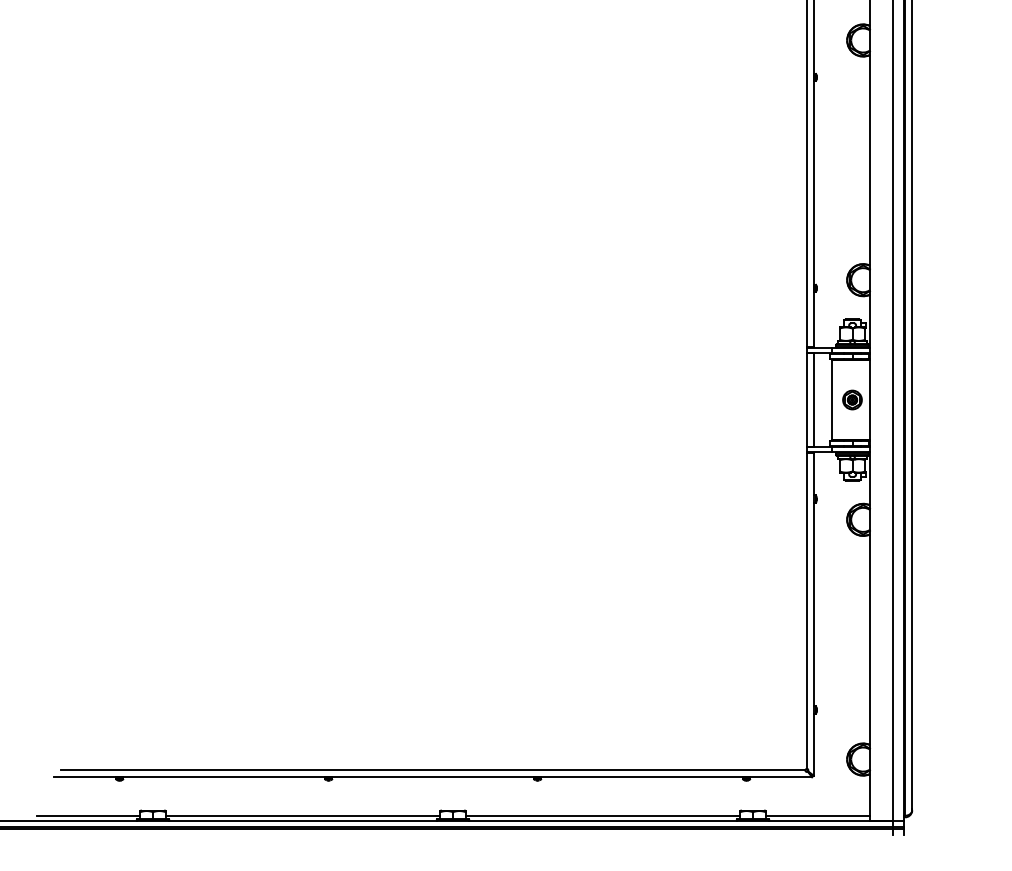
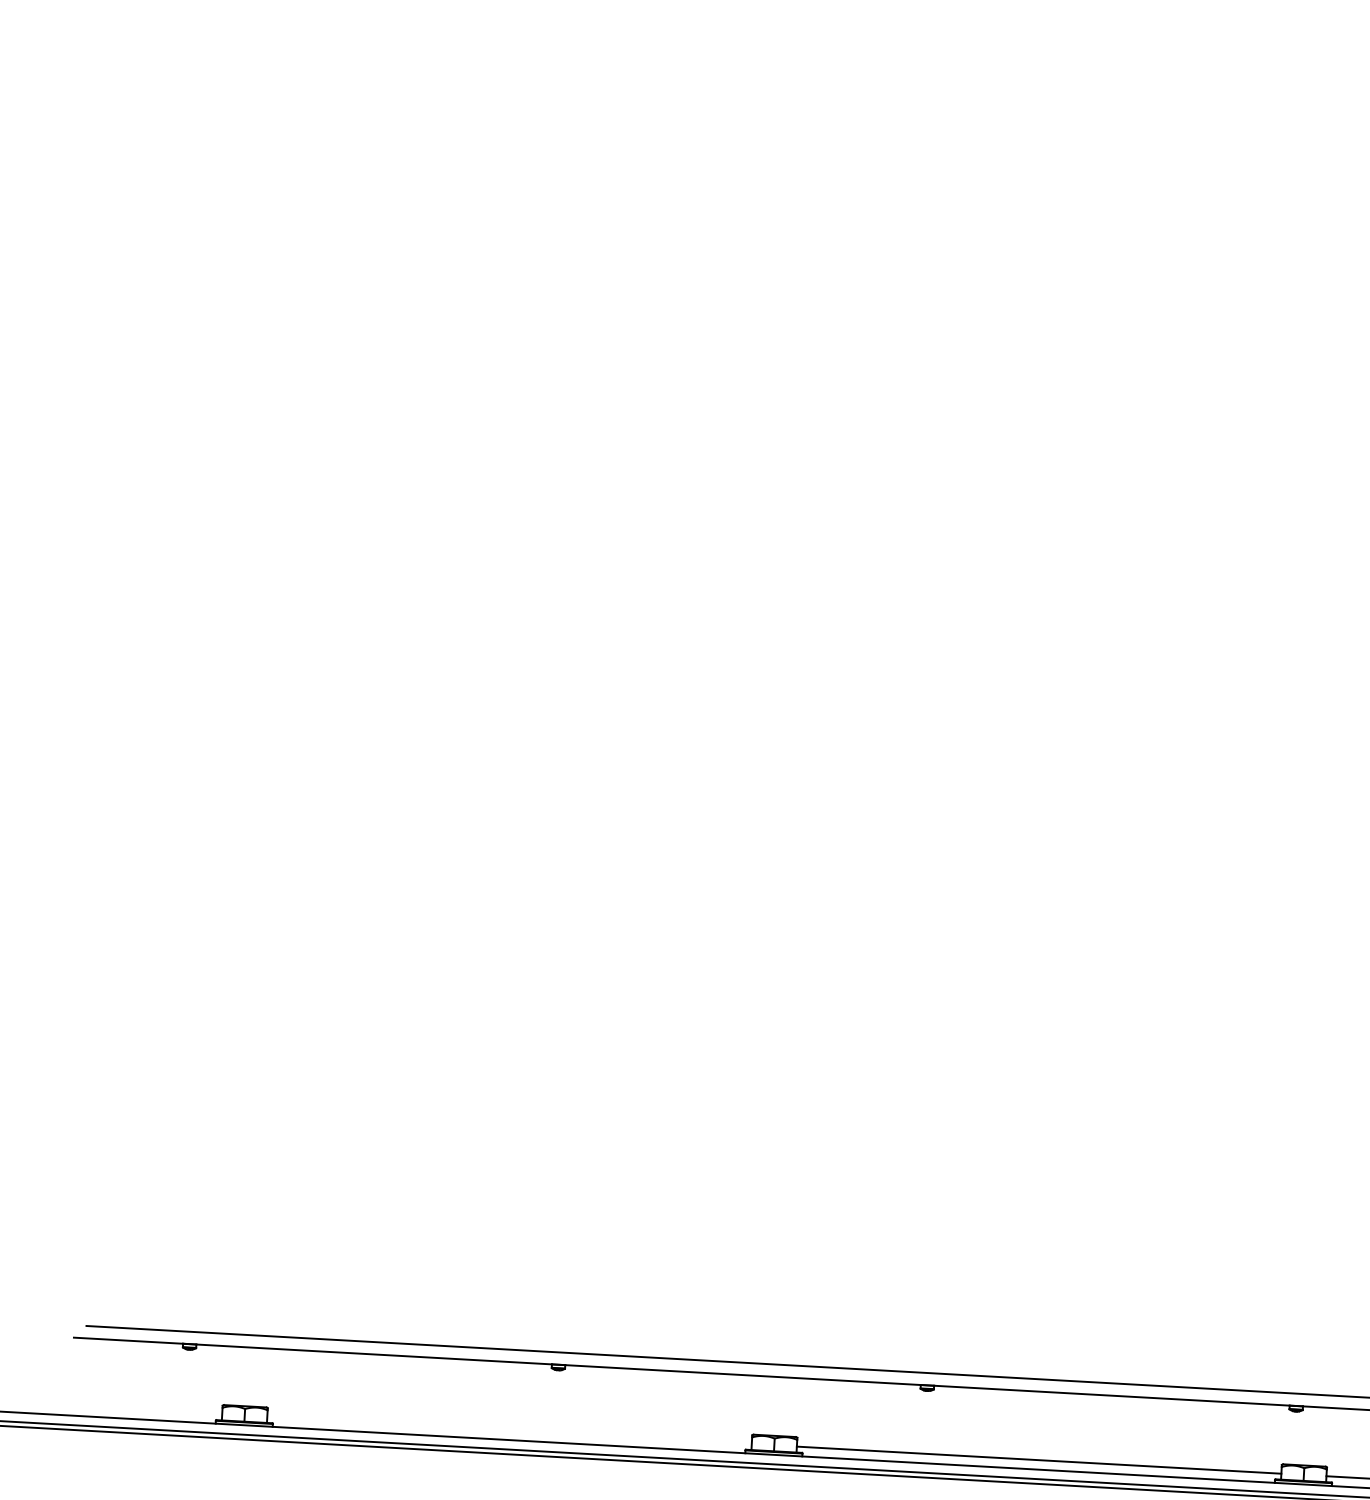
line: (88, 816) -> (130, 1410), removed
line: (302, 816) -> (508, 1431), removed

